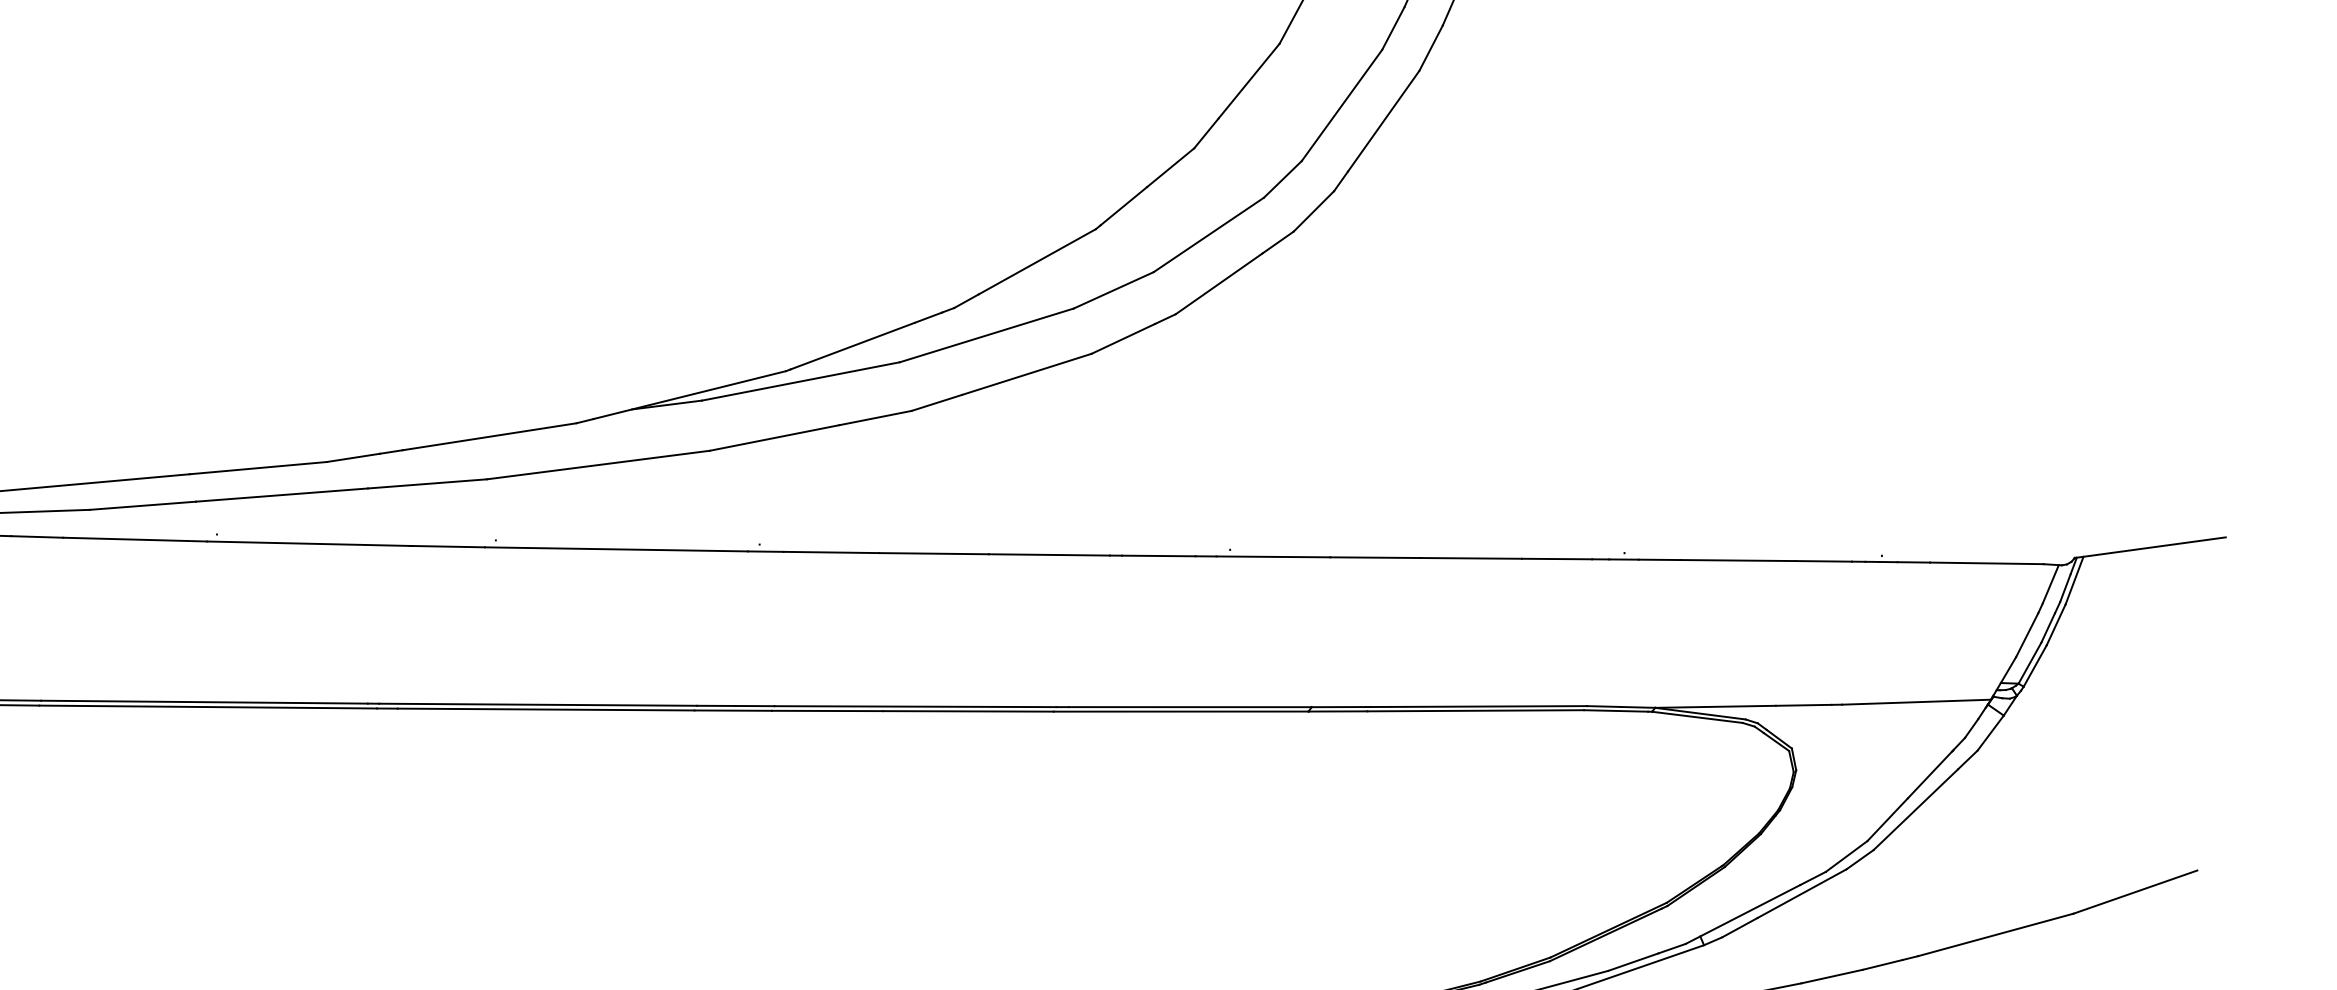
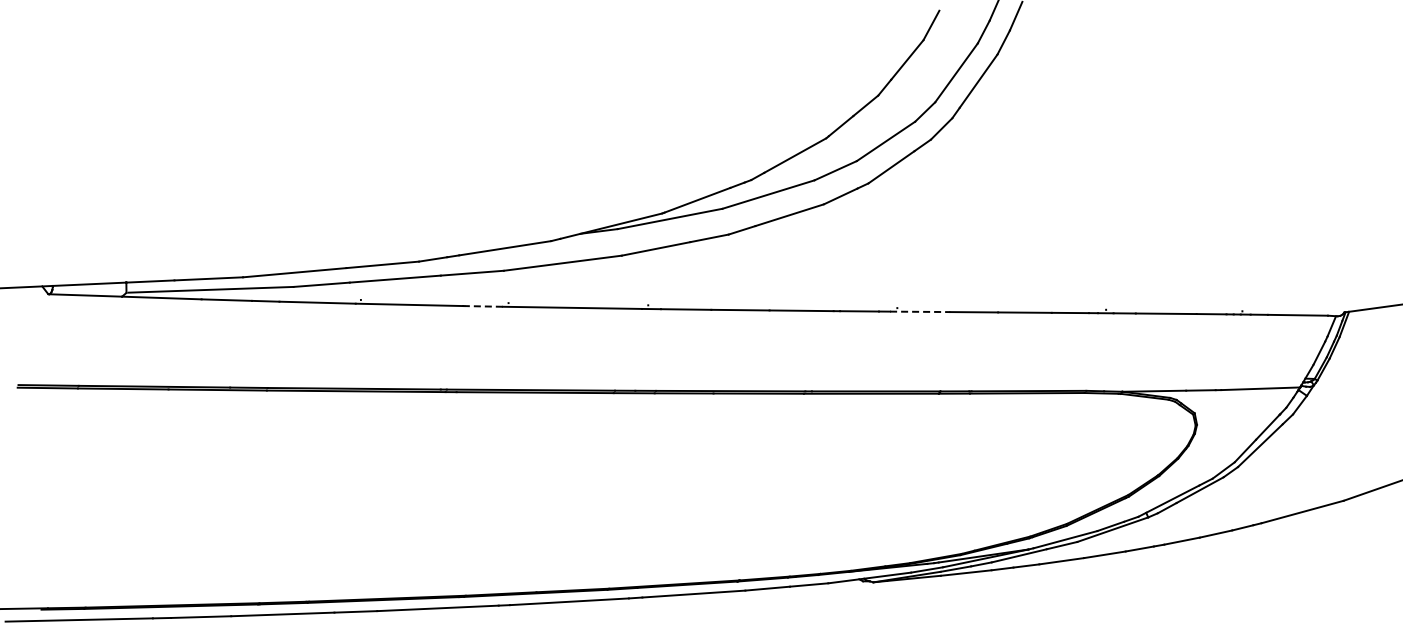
line: (448, 546) -> (483, 306), solid -> dashed
line: (1273, 556) -> (920, 311), solid -> dashed

